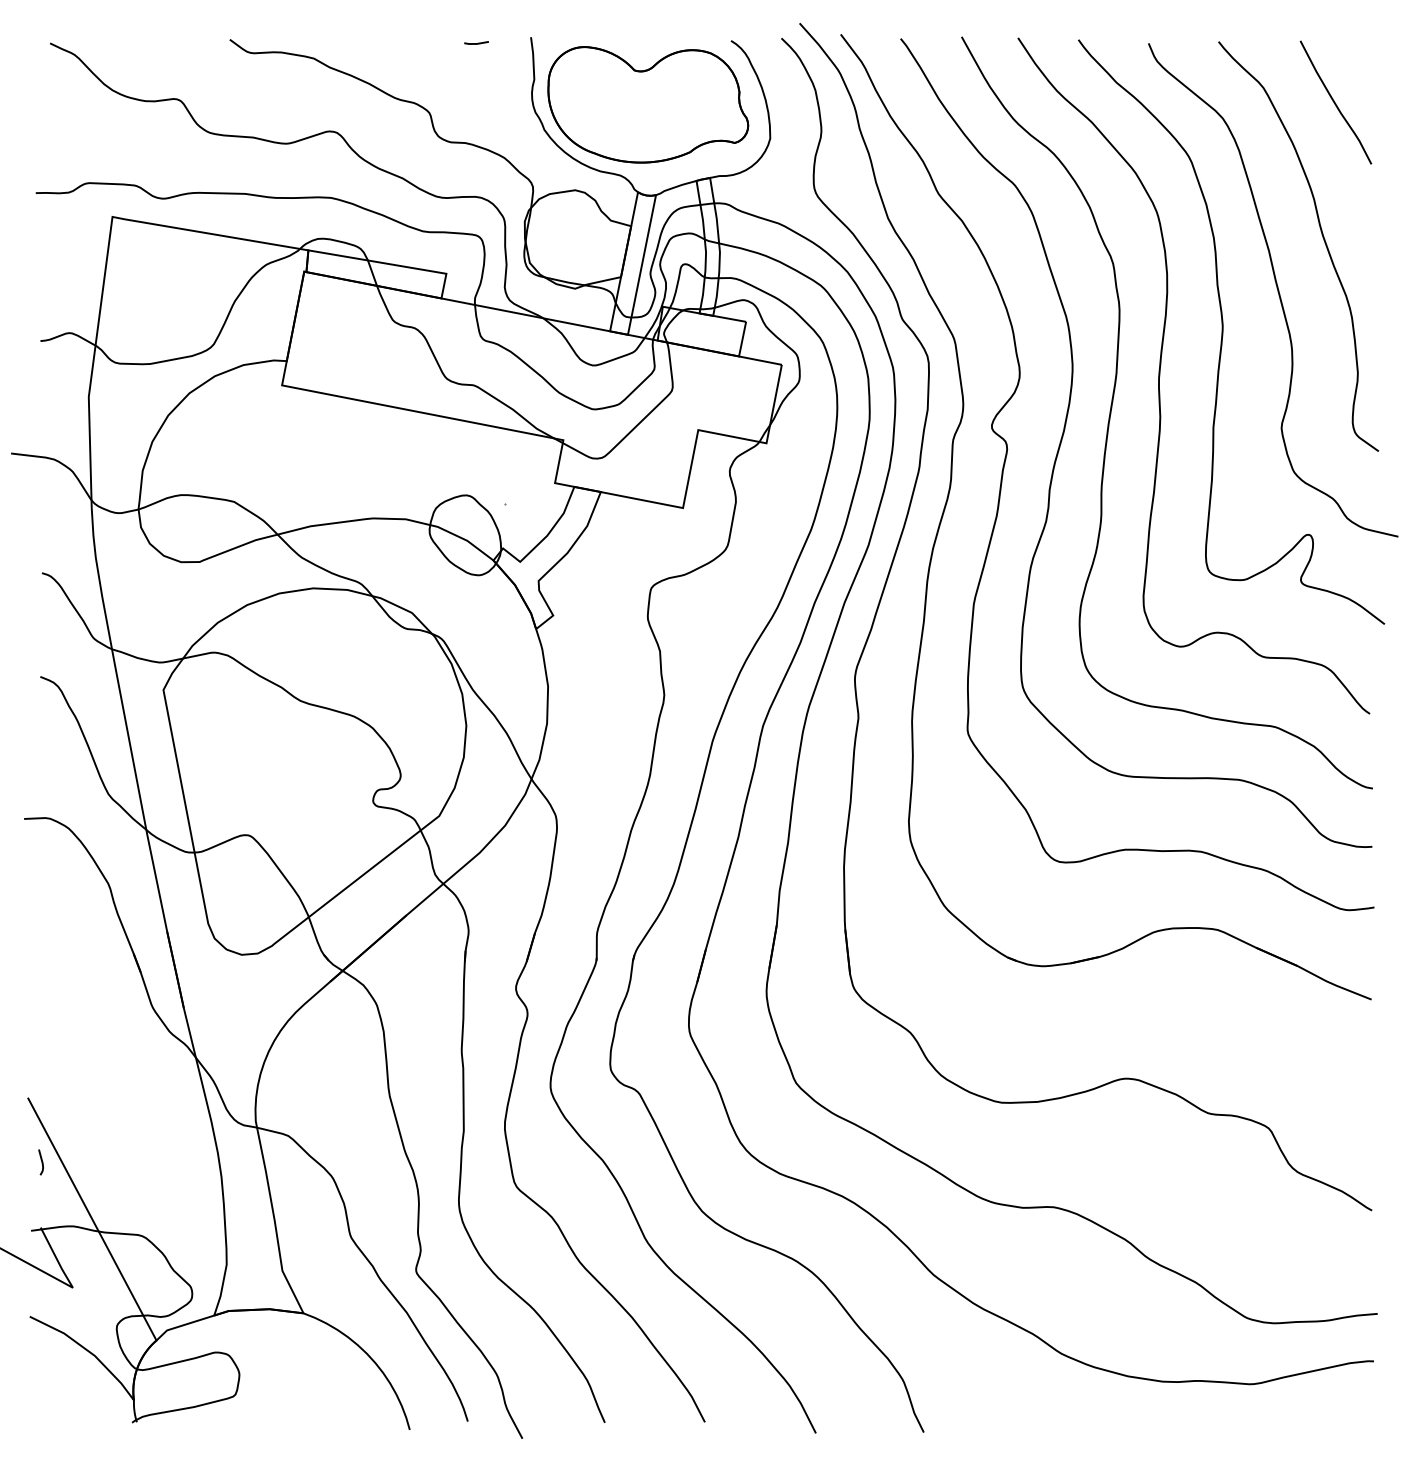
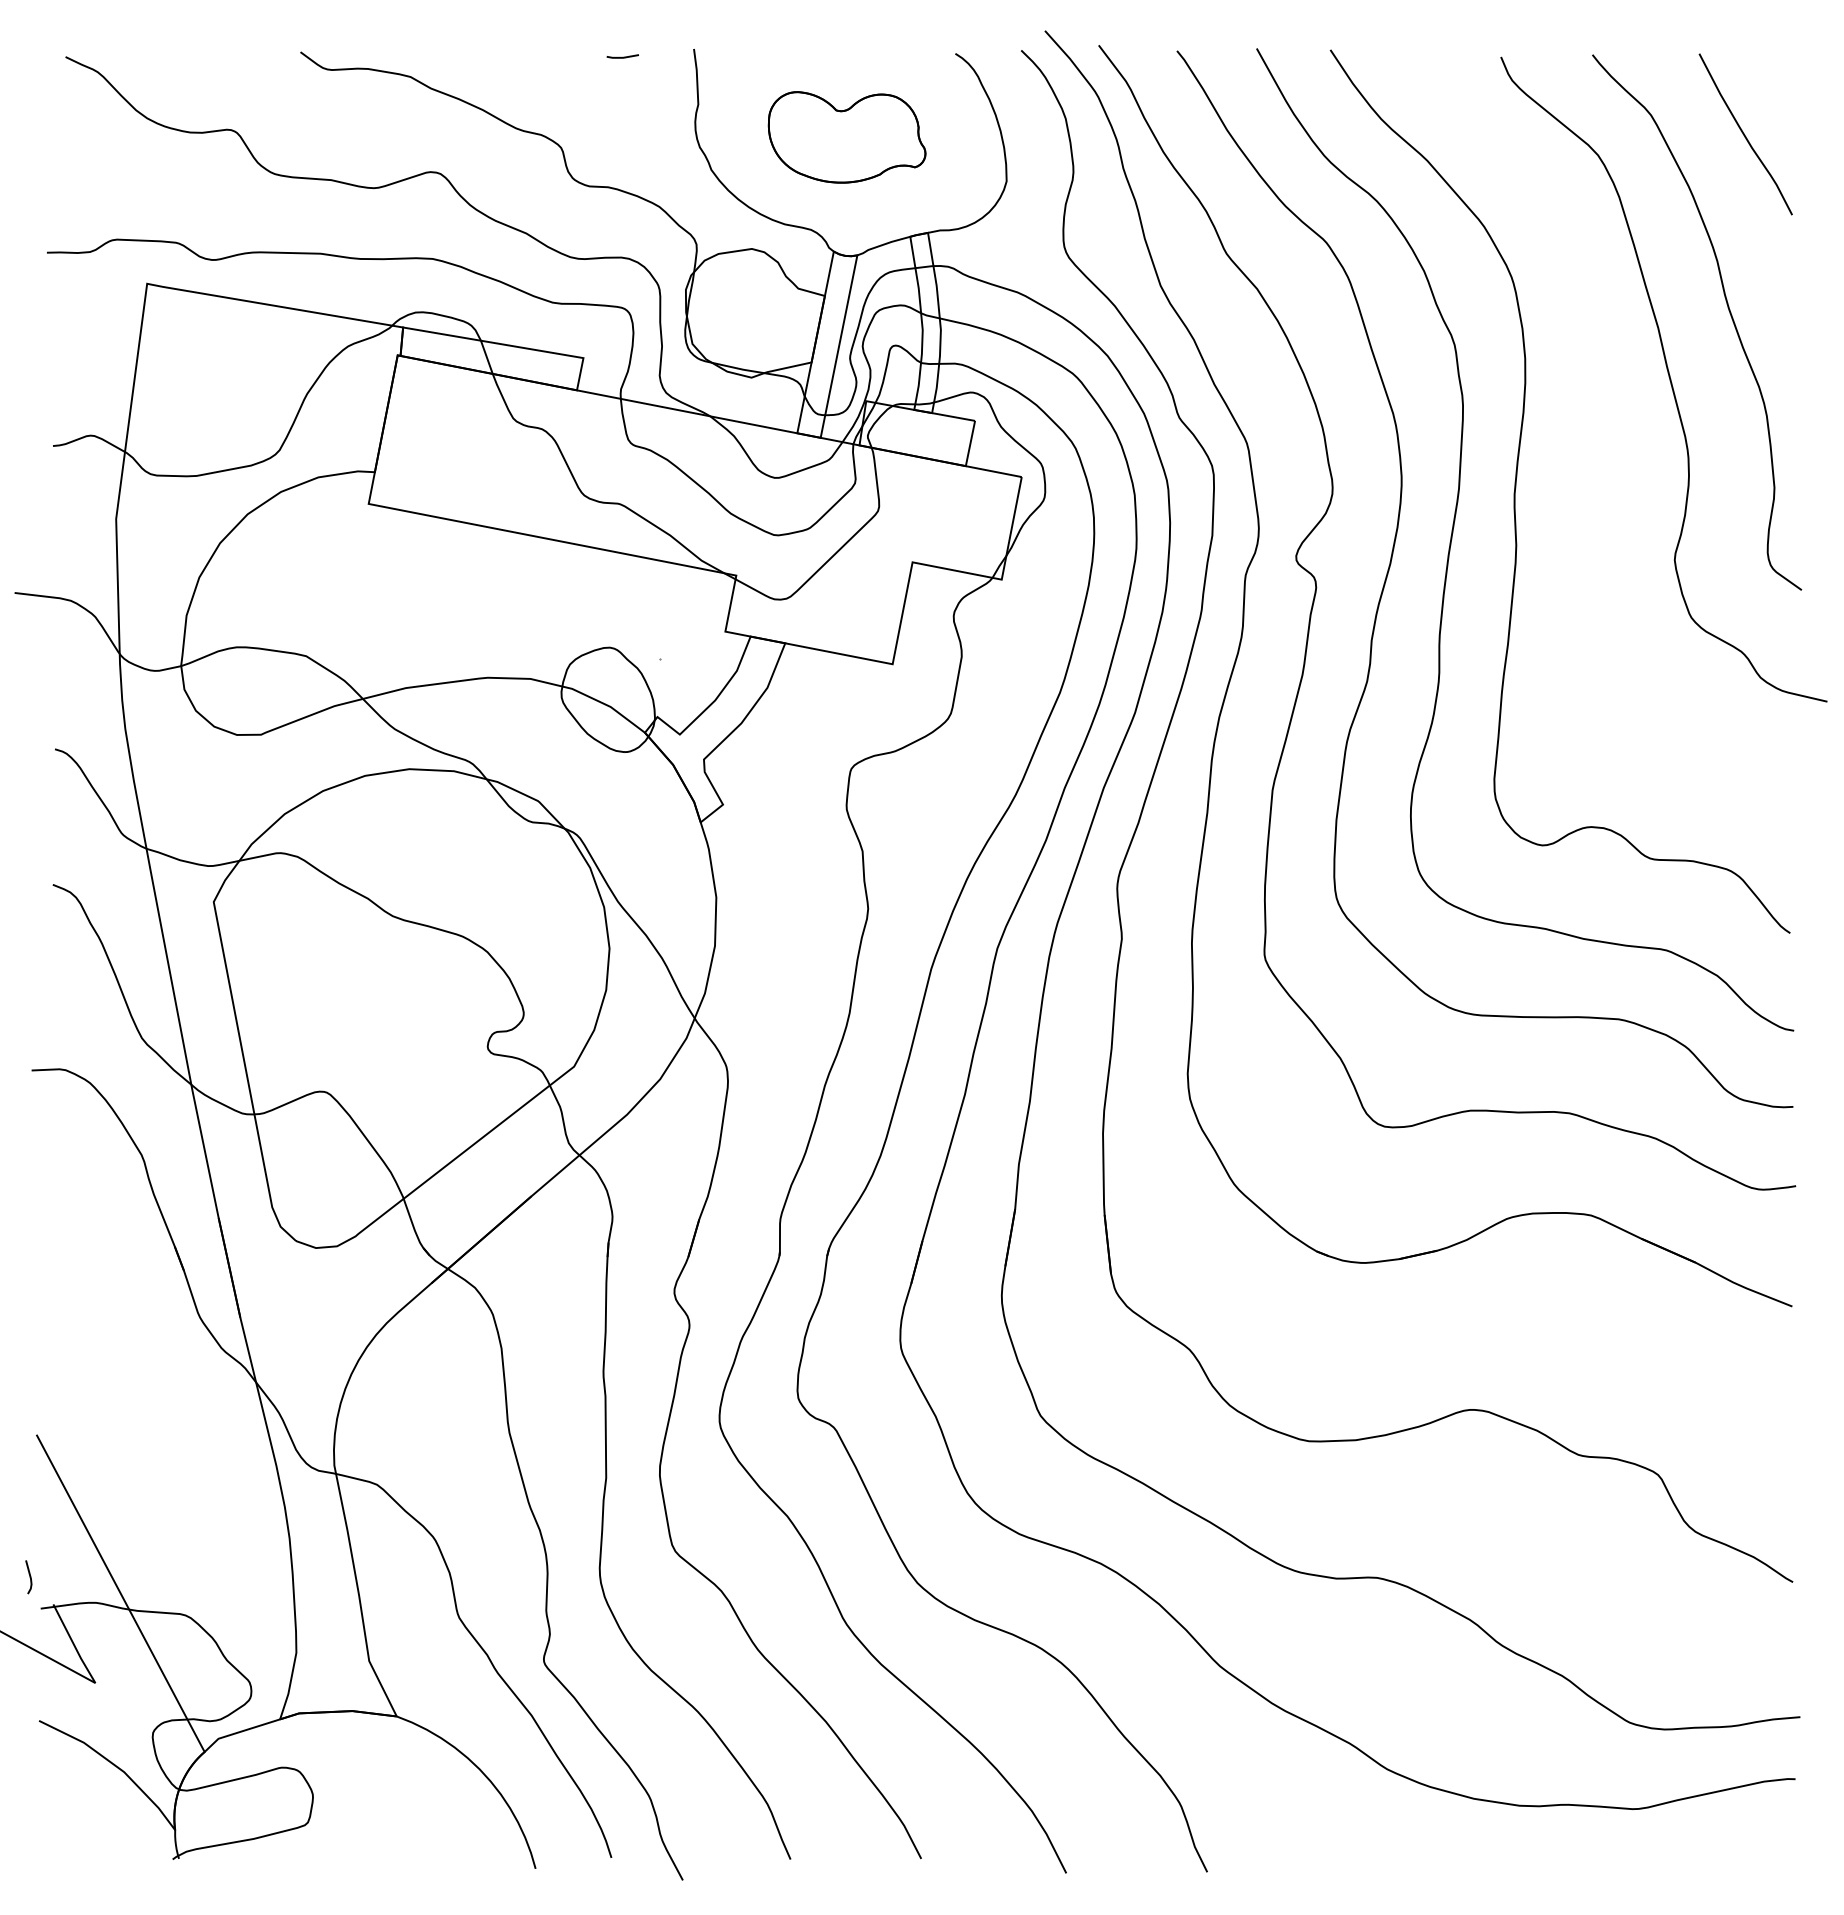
part: (647, 104) -> (846, 137), size x0.6
curve: (1223, 332) -> (1598, 434), removed
line: (41, 1162) -> (29, 1577), moved

